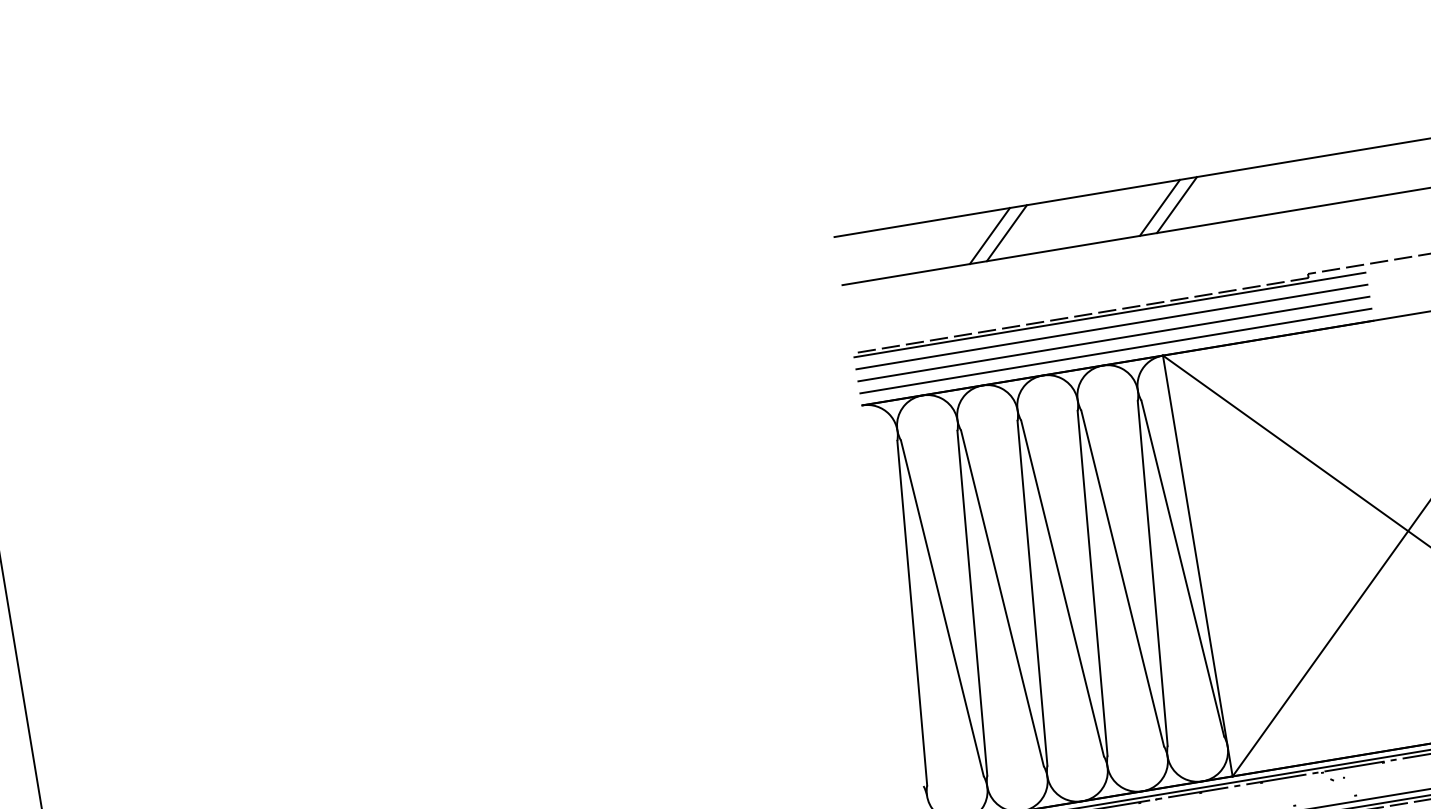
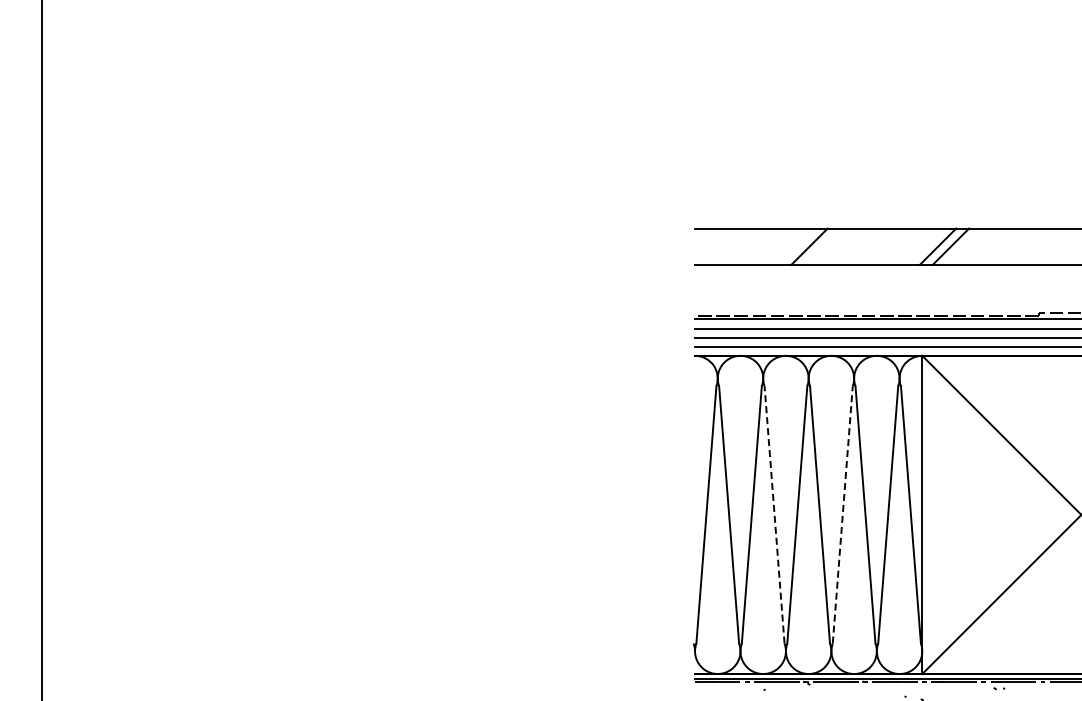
line: (1007, 232) -> (822, 246), removed
line: (1092, 582) -> (842, 514), solid -> dashed
line: (1002, 597) -> (774, 514), solid -> dashed

